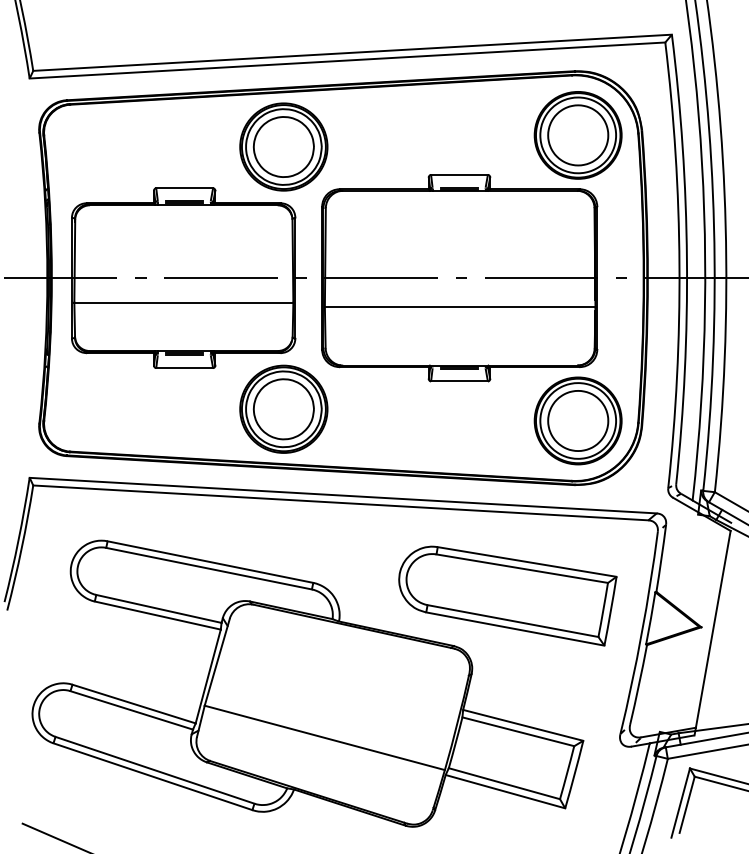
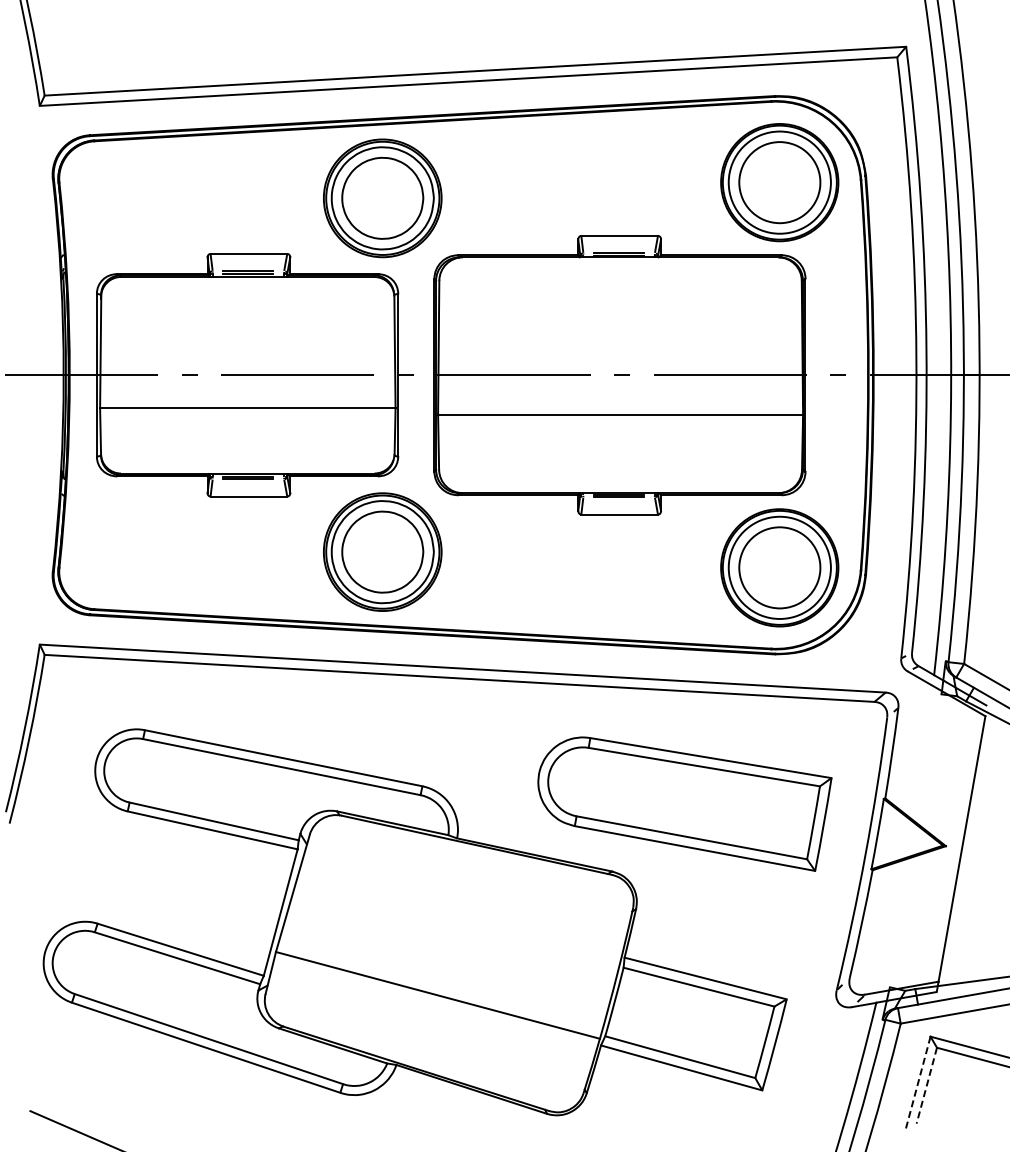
line: (680, 803) -> (917, 1083), solid -> dashed
line: (686, 805) -> (926, 1086), solid -> dashed

